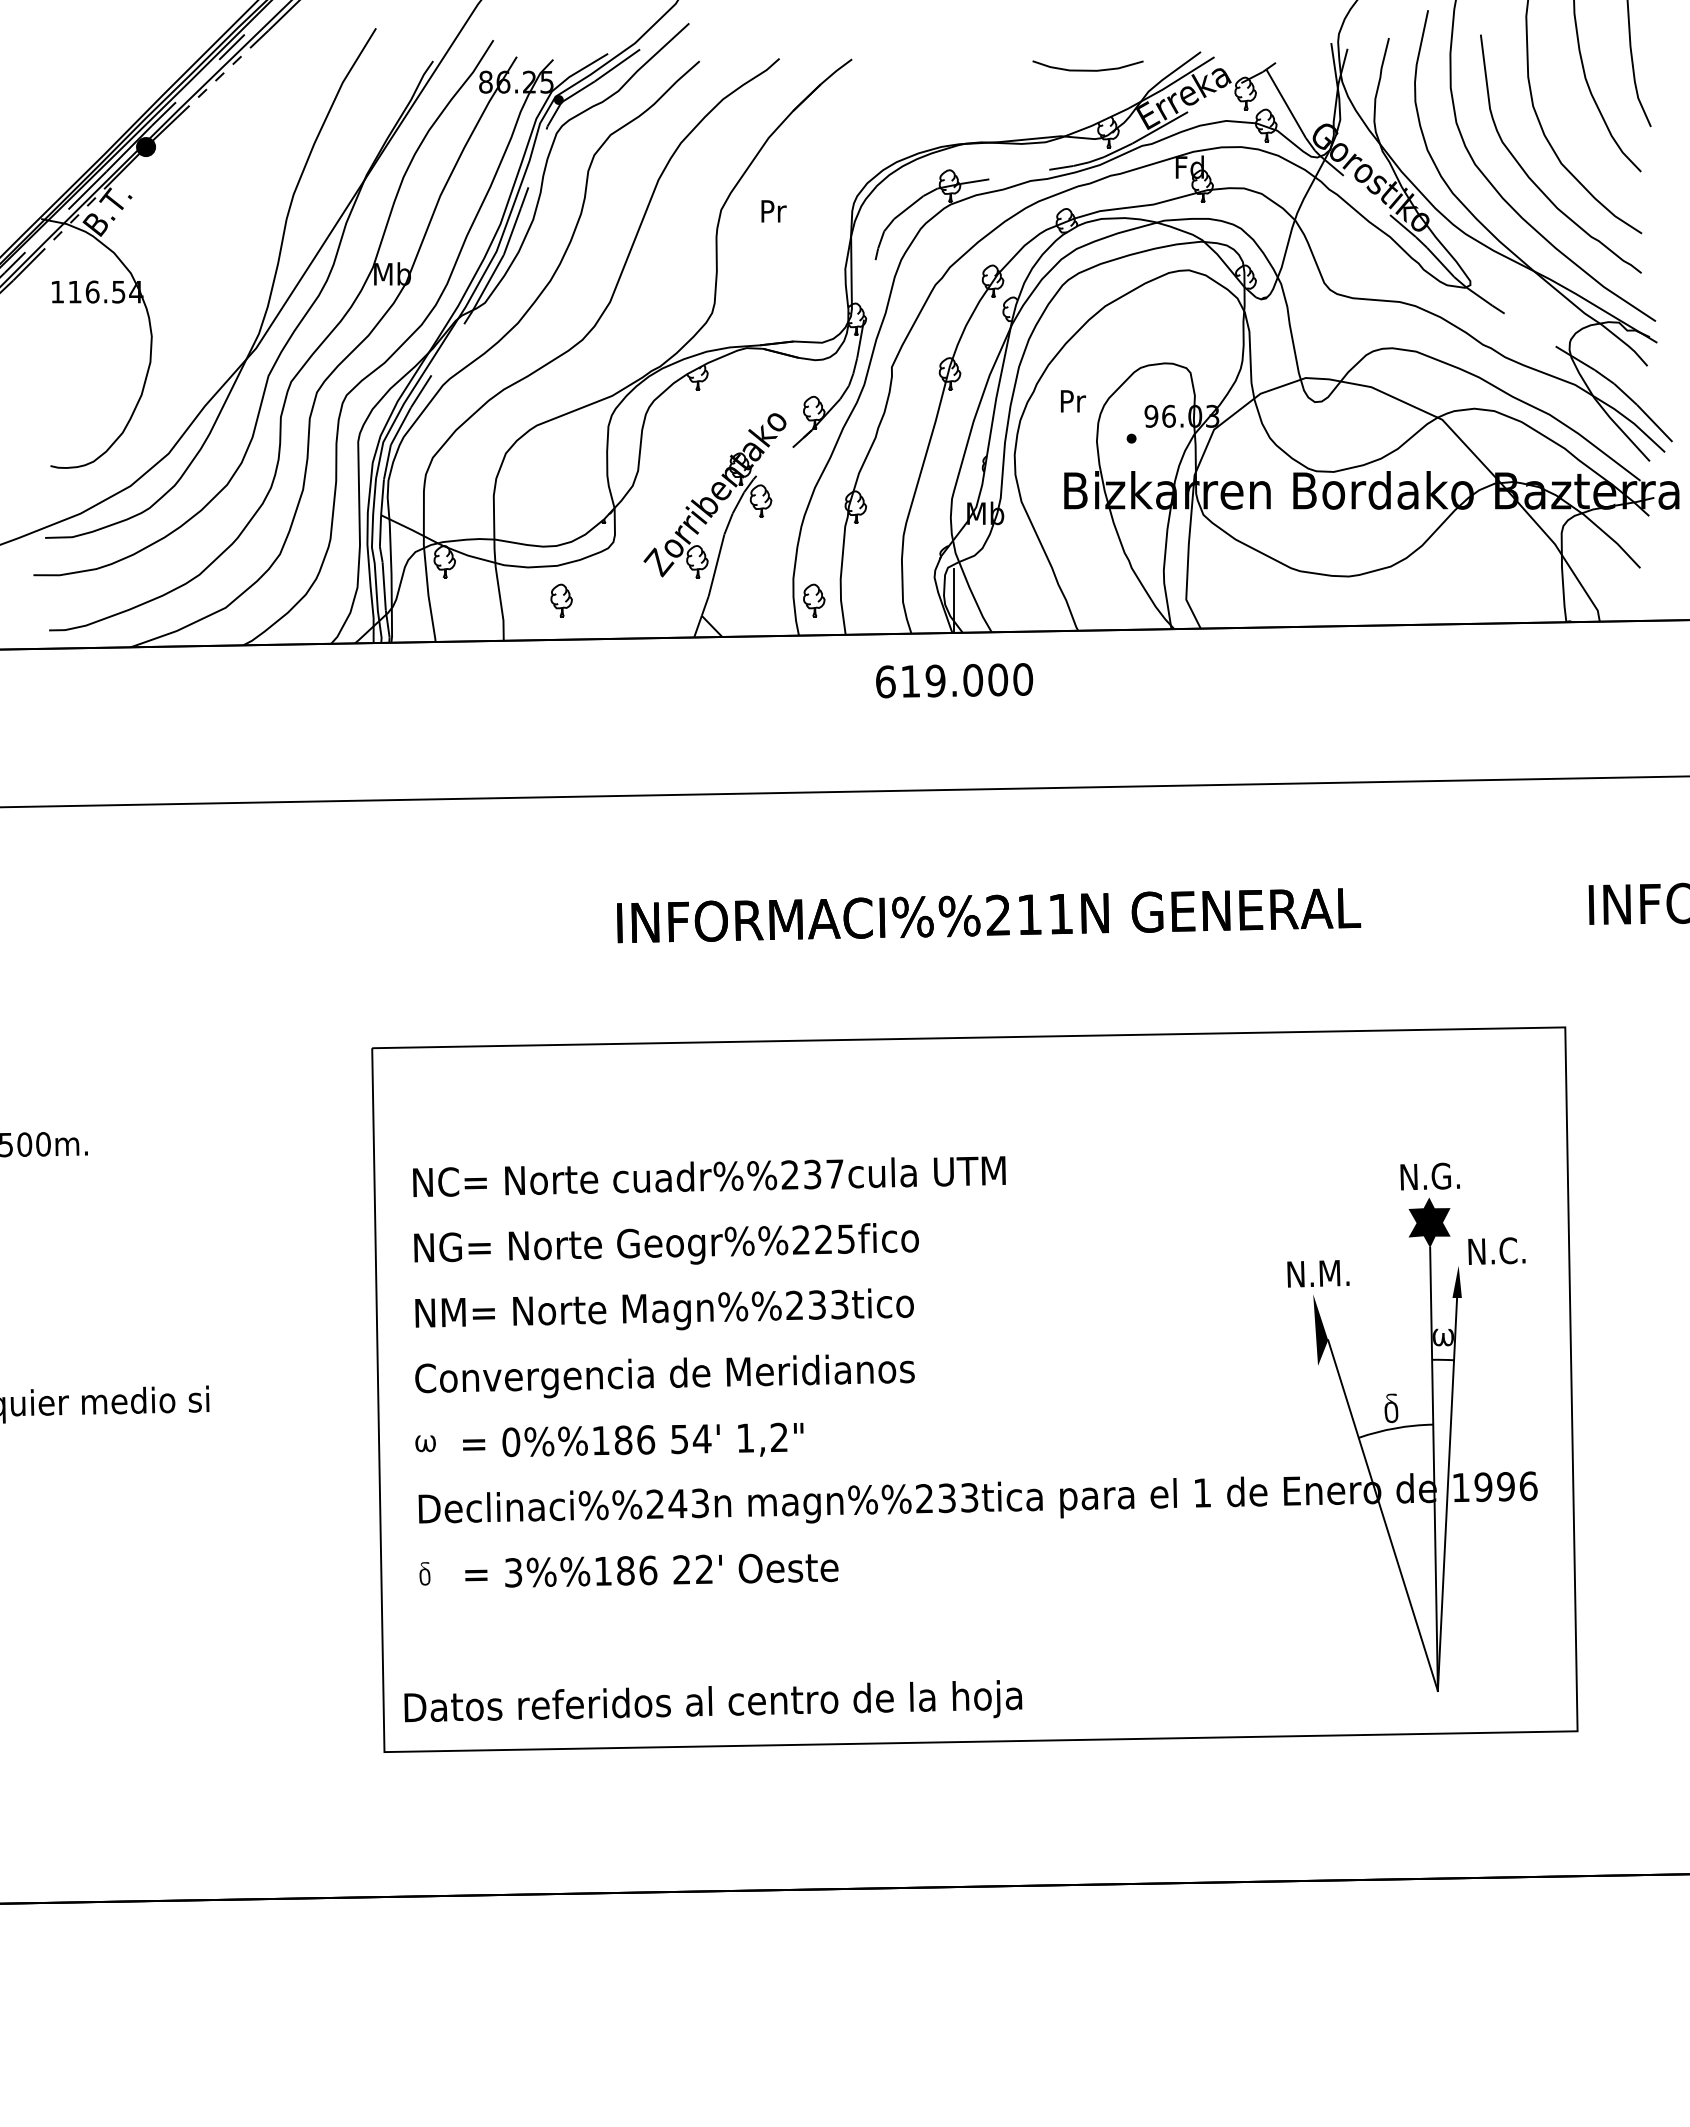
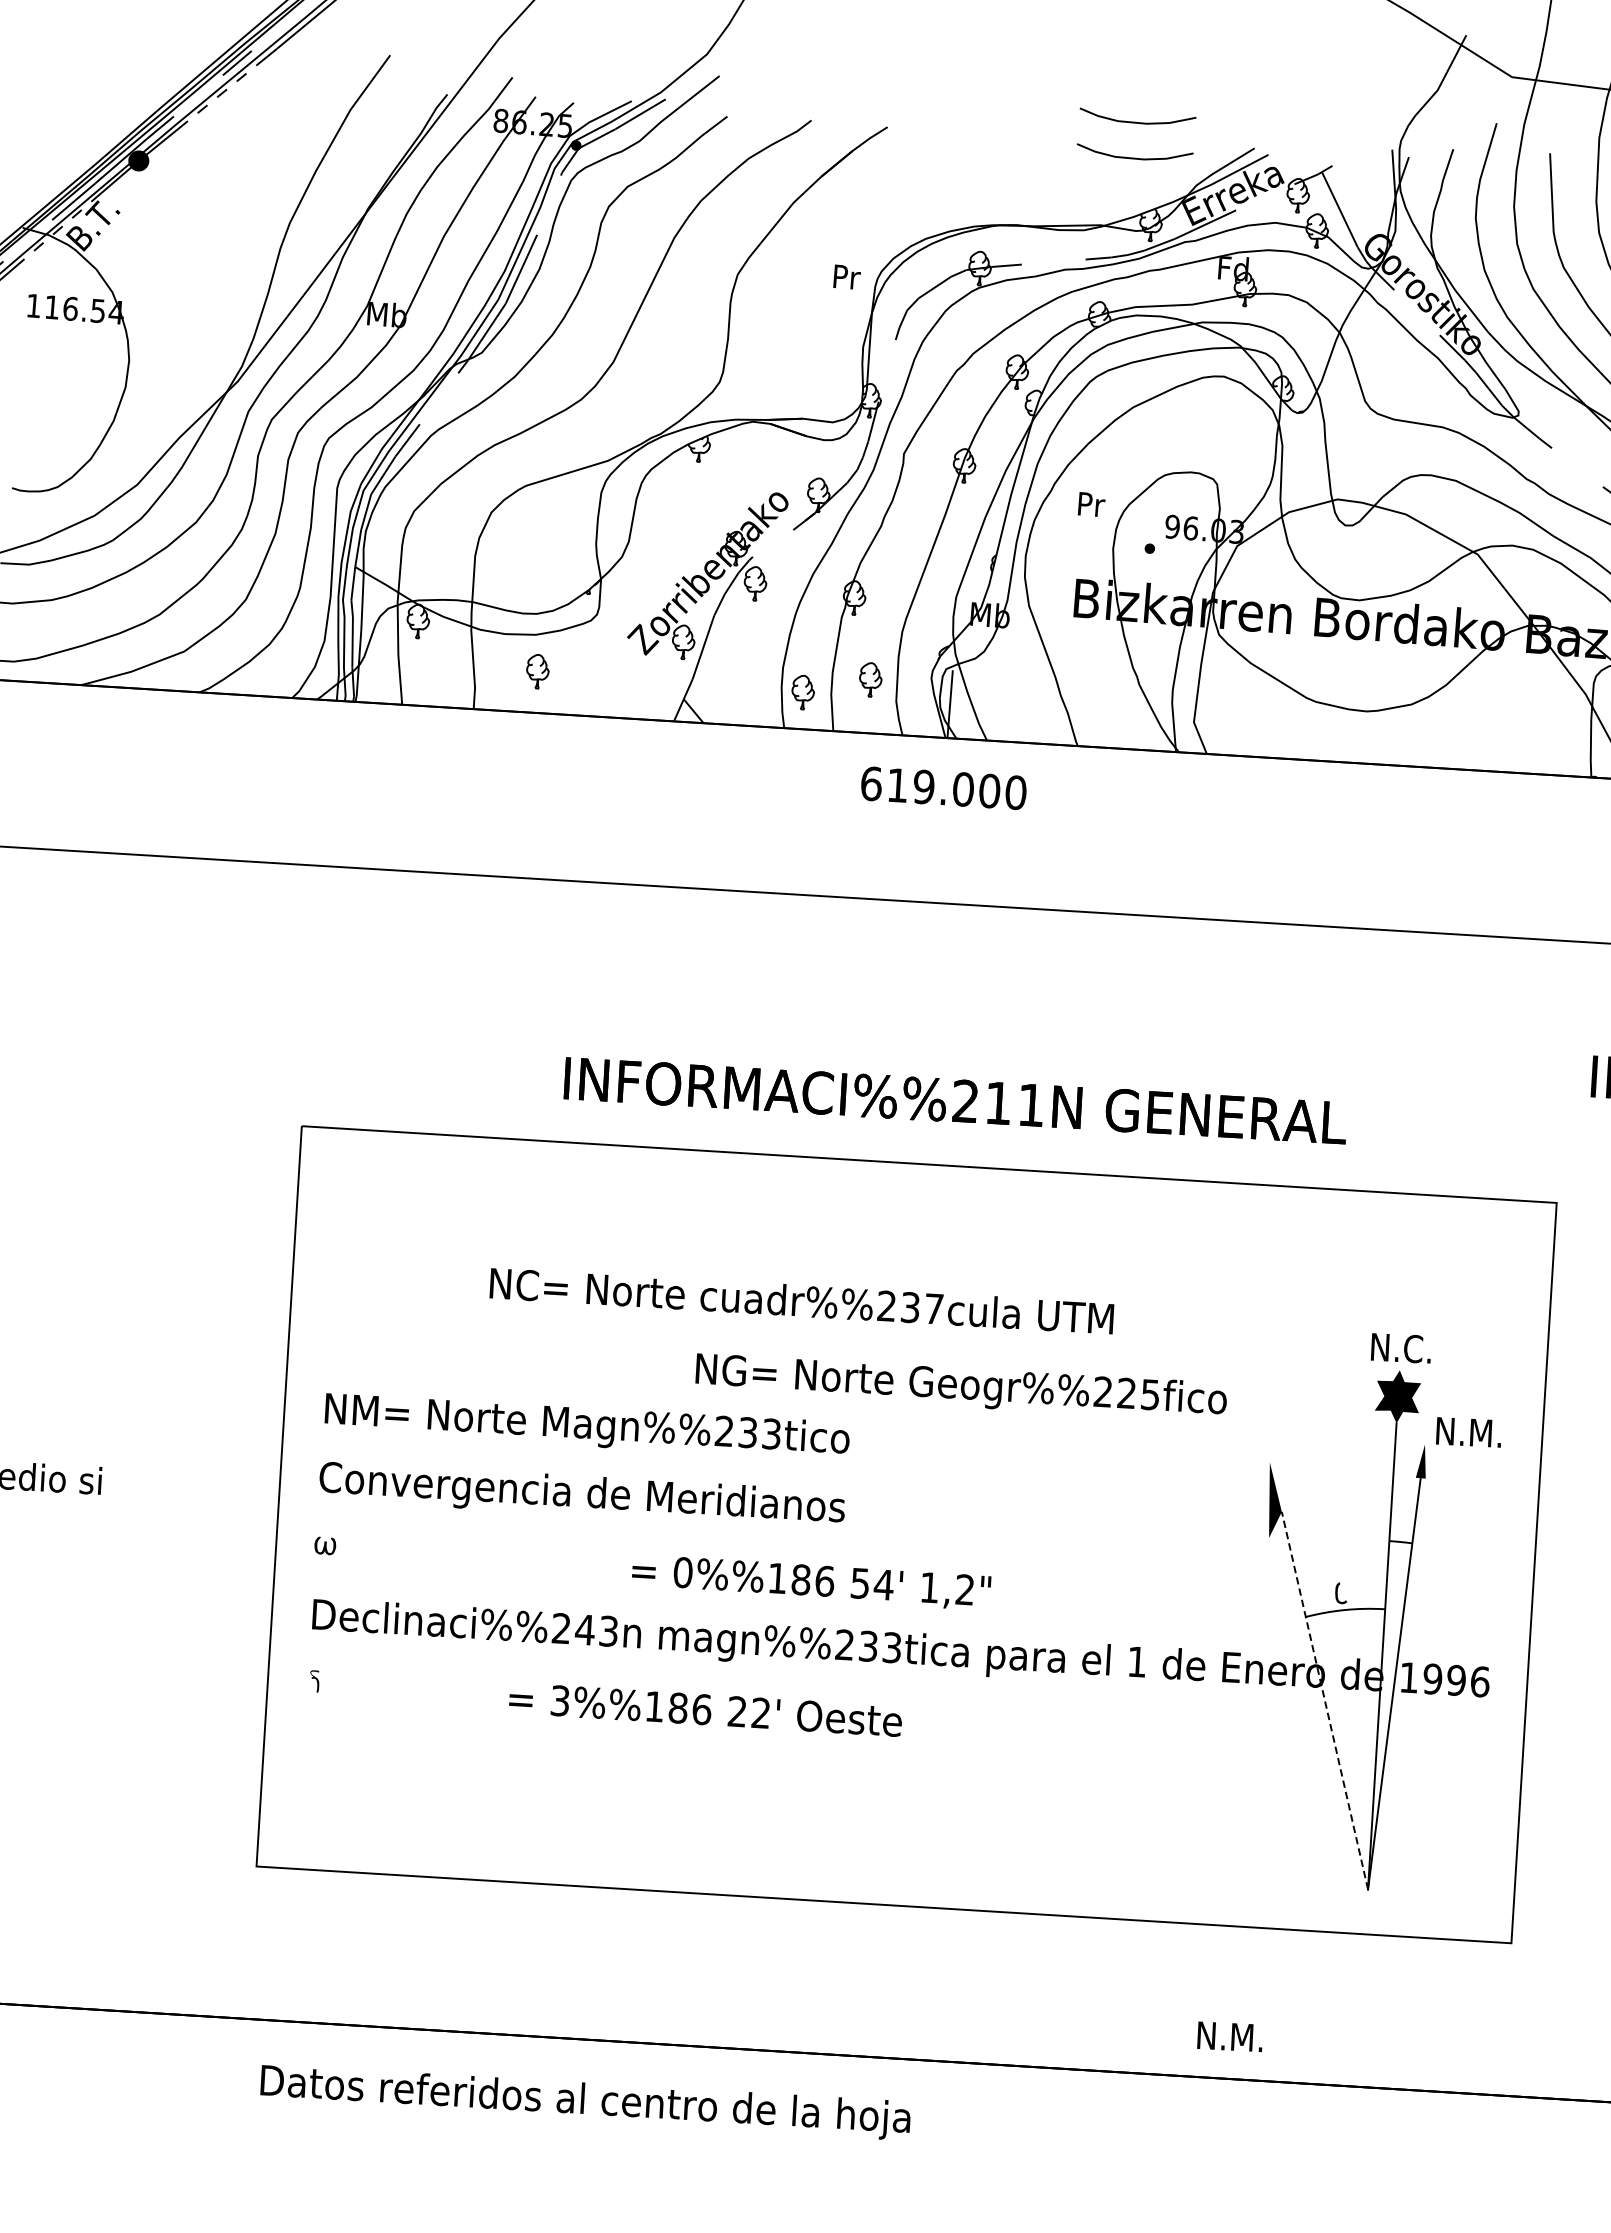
curve: (1087, 35) -> (1136, 121), added
text: (773, 211) -> (846, 277), moved
part: (877, 583) -> (870, 679), added
text: (989, 915) -> (956, 1100), moved
text: (709, 1176) -> (802, 1301), moved
text: (1451, 1176) -> (1424, 1350), N.G. -> N.C.
text: (666, 1243) -> (961, 1384), moved
text: (1514, 1250) -> (1484, 1433), N.C. -> N.M.
text: (1318, 1273) -> (1230, 2036), moved
fill: (1443, 1337) -> (1403, 1518), removed
fill: (1392, 1406) -> (1343, 1586), removed
text: (633, 1439) -> (811, 1579), moved
line: (1383, 1515) -> (1325, 1700), solid -> dashed
text: (651, 1570) -> (705, 1709), moved
fill: (424, 1576) -> (313, 1685), removed
text: (713, 1701) -> (585, 2098), moved

